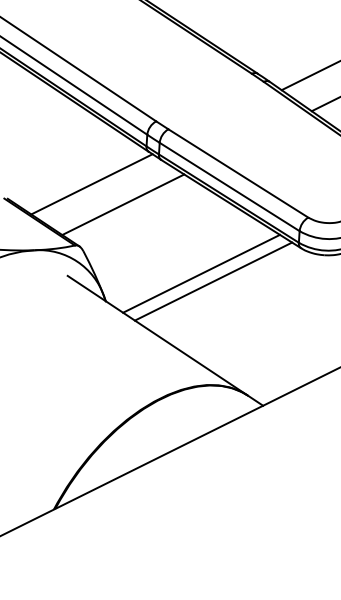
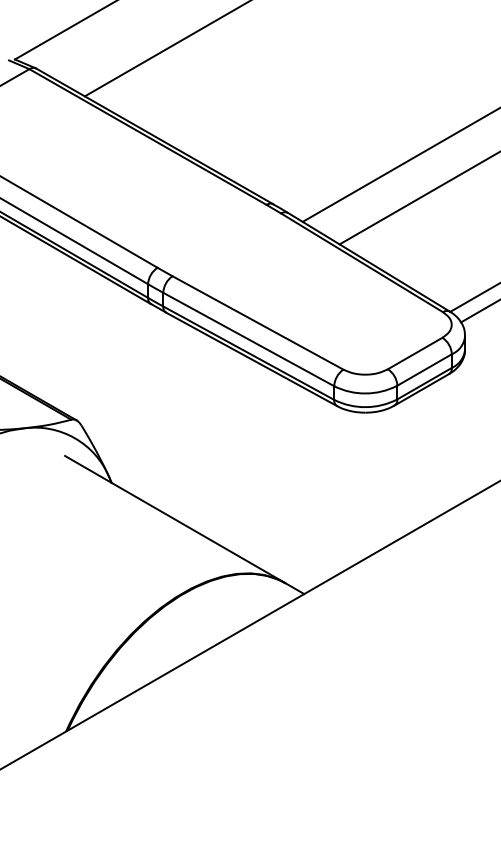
line: (91, 184) -> (86, 346), removed
line: (122, 204) -> (124, 368), removed
line: (201, 273) -> (221, 443), removed
line: (213, 281) -> (236, 451), removed

